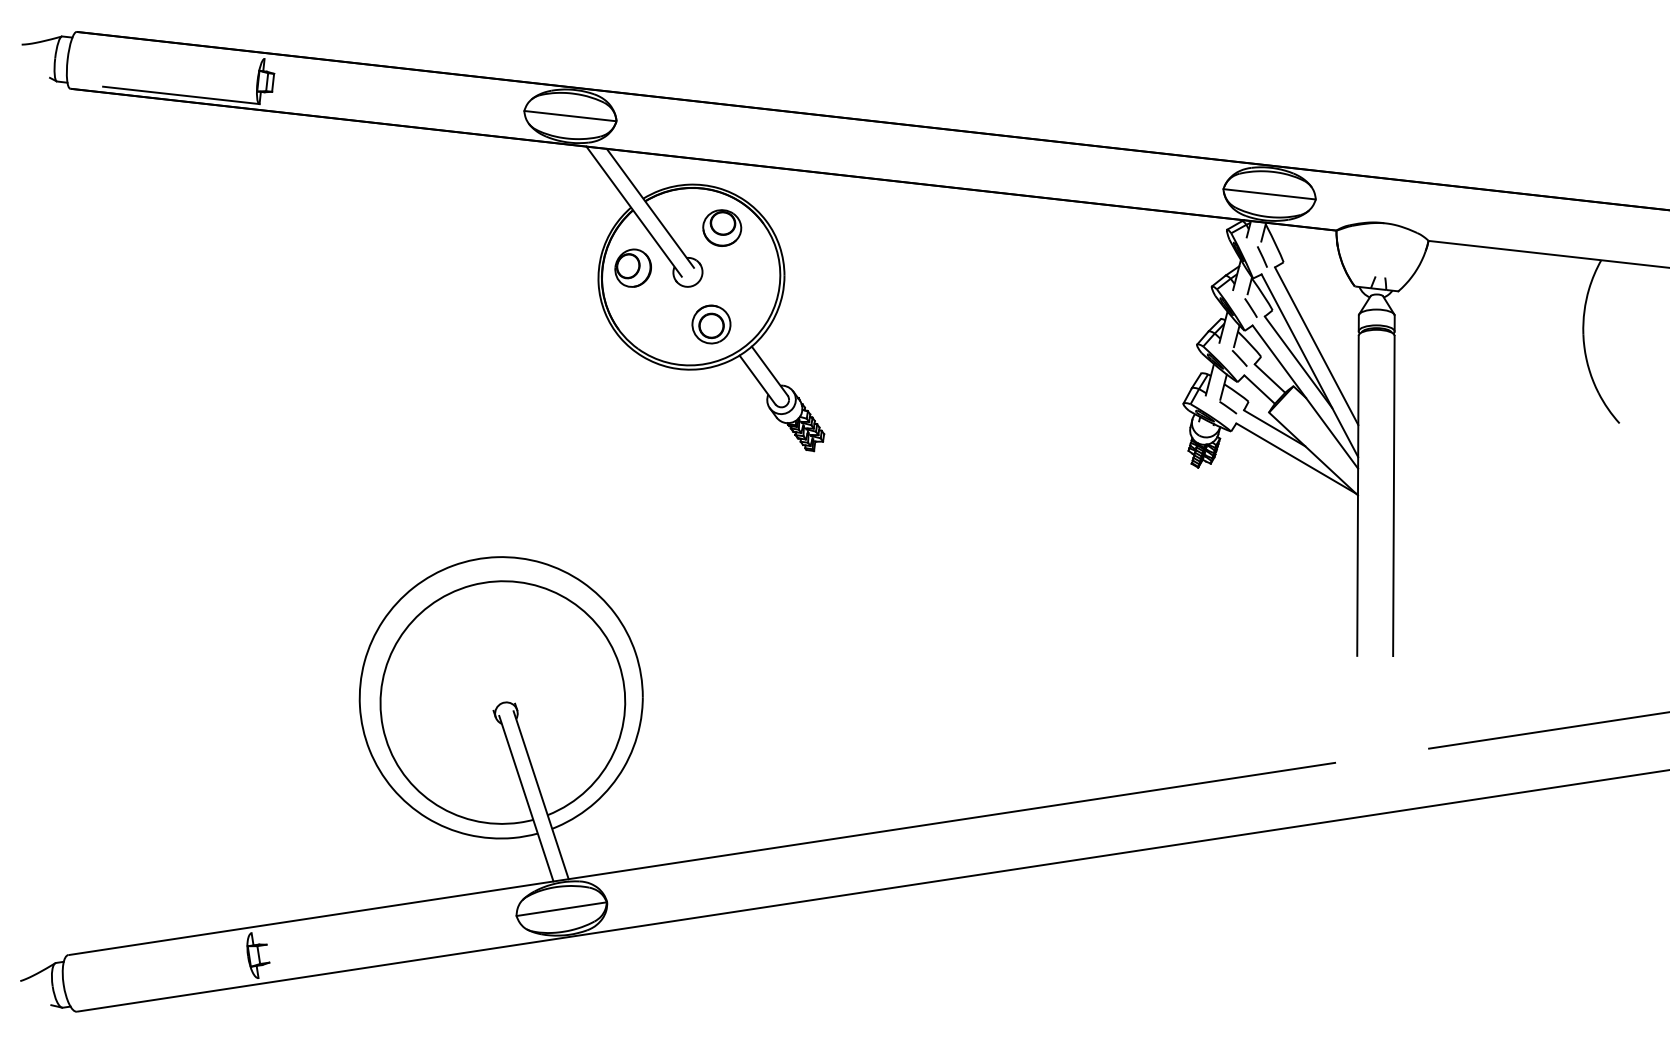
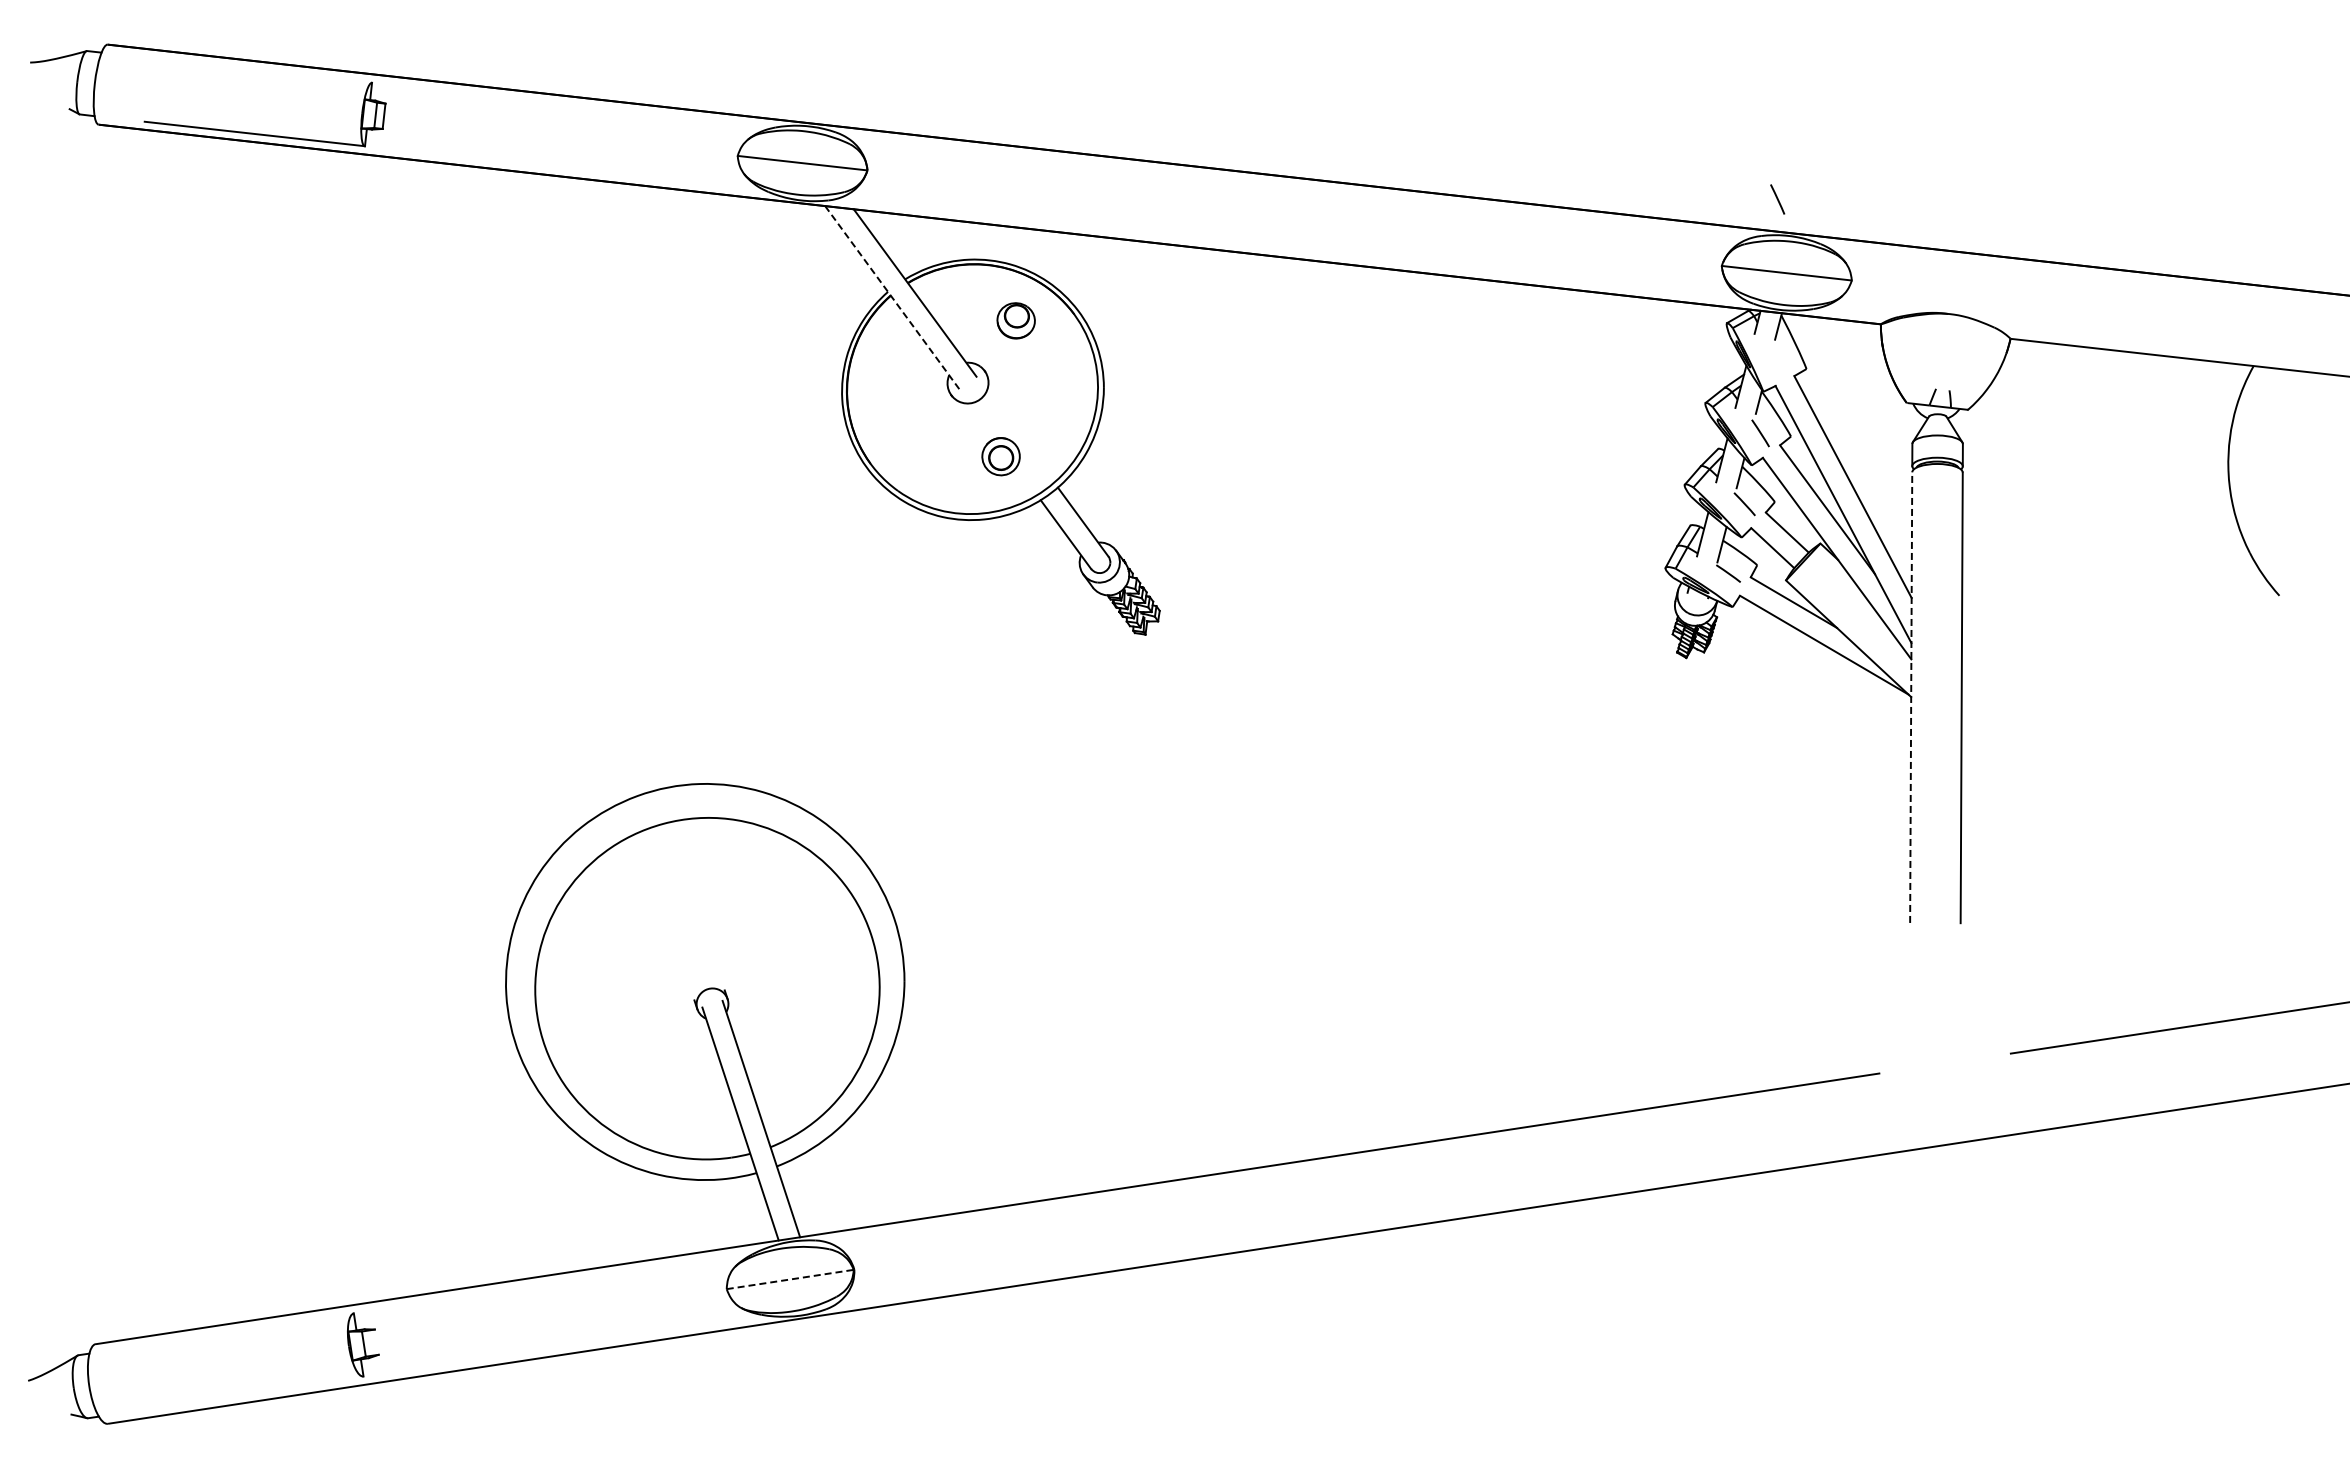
line: (634, 211) -> (892, 297), solid -> dashed
part: (721, 227) -> (1015, 320), size x0.7
line: (1262, 257) -> (1777, 199), moved
part: (632, 268) -> (890, 377), removed
part: (711, 324) -> (1000, 456), size x0.7
line: (1358, 495) -> (1911, 697), solid -> dashed
line: (561, 909) -> (790, 1279), solid -> dashed

